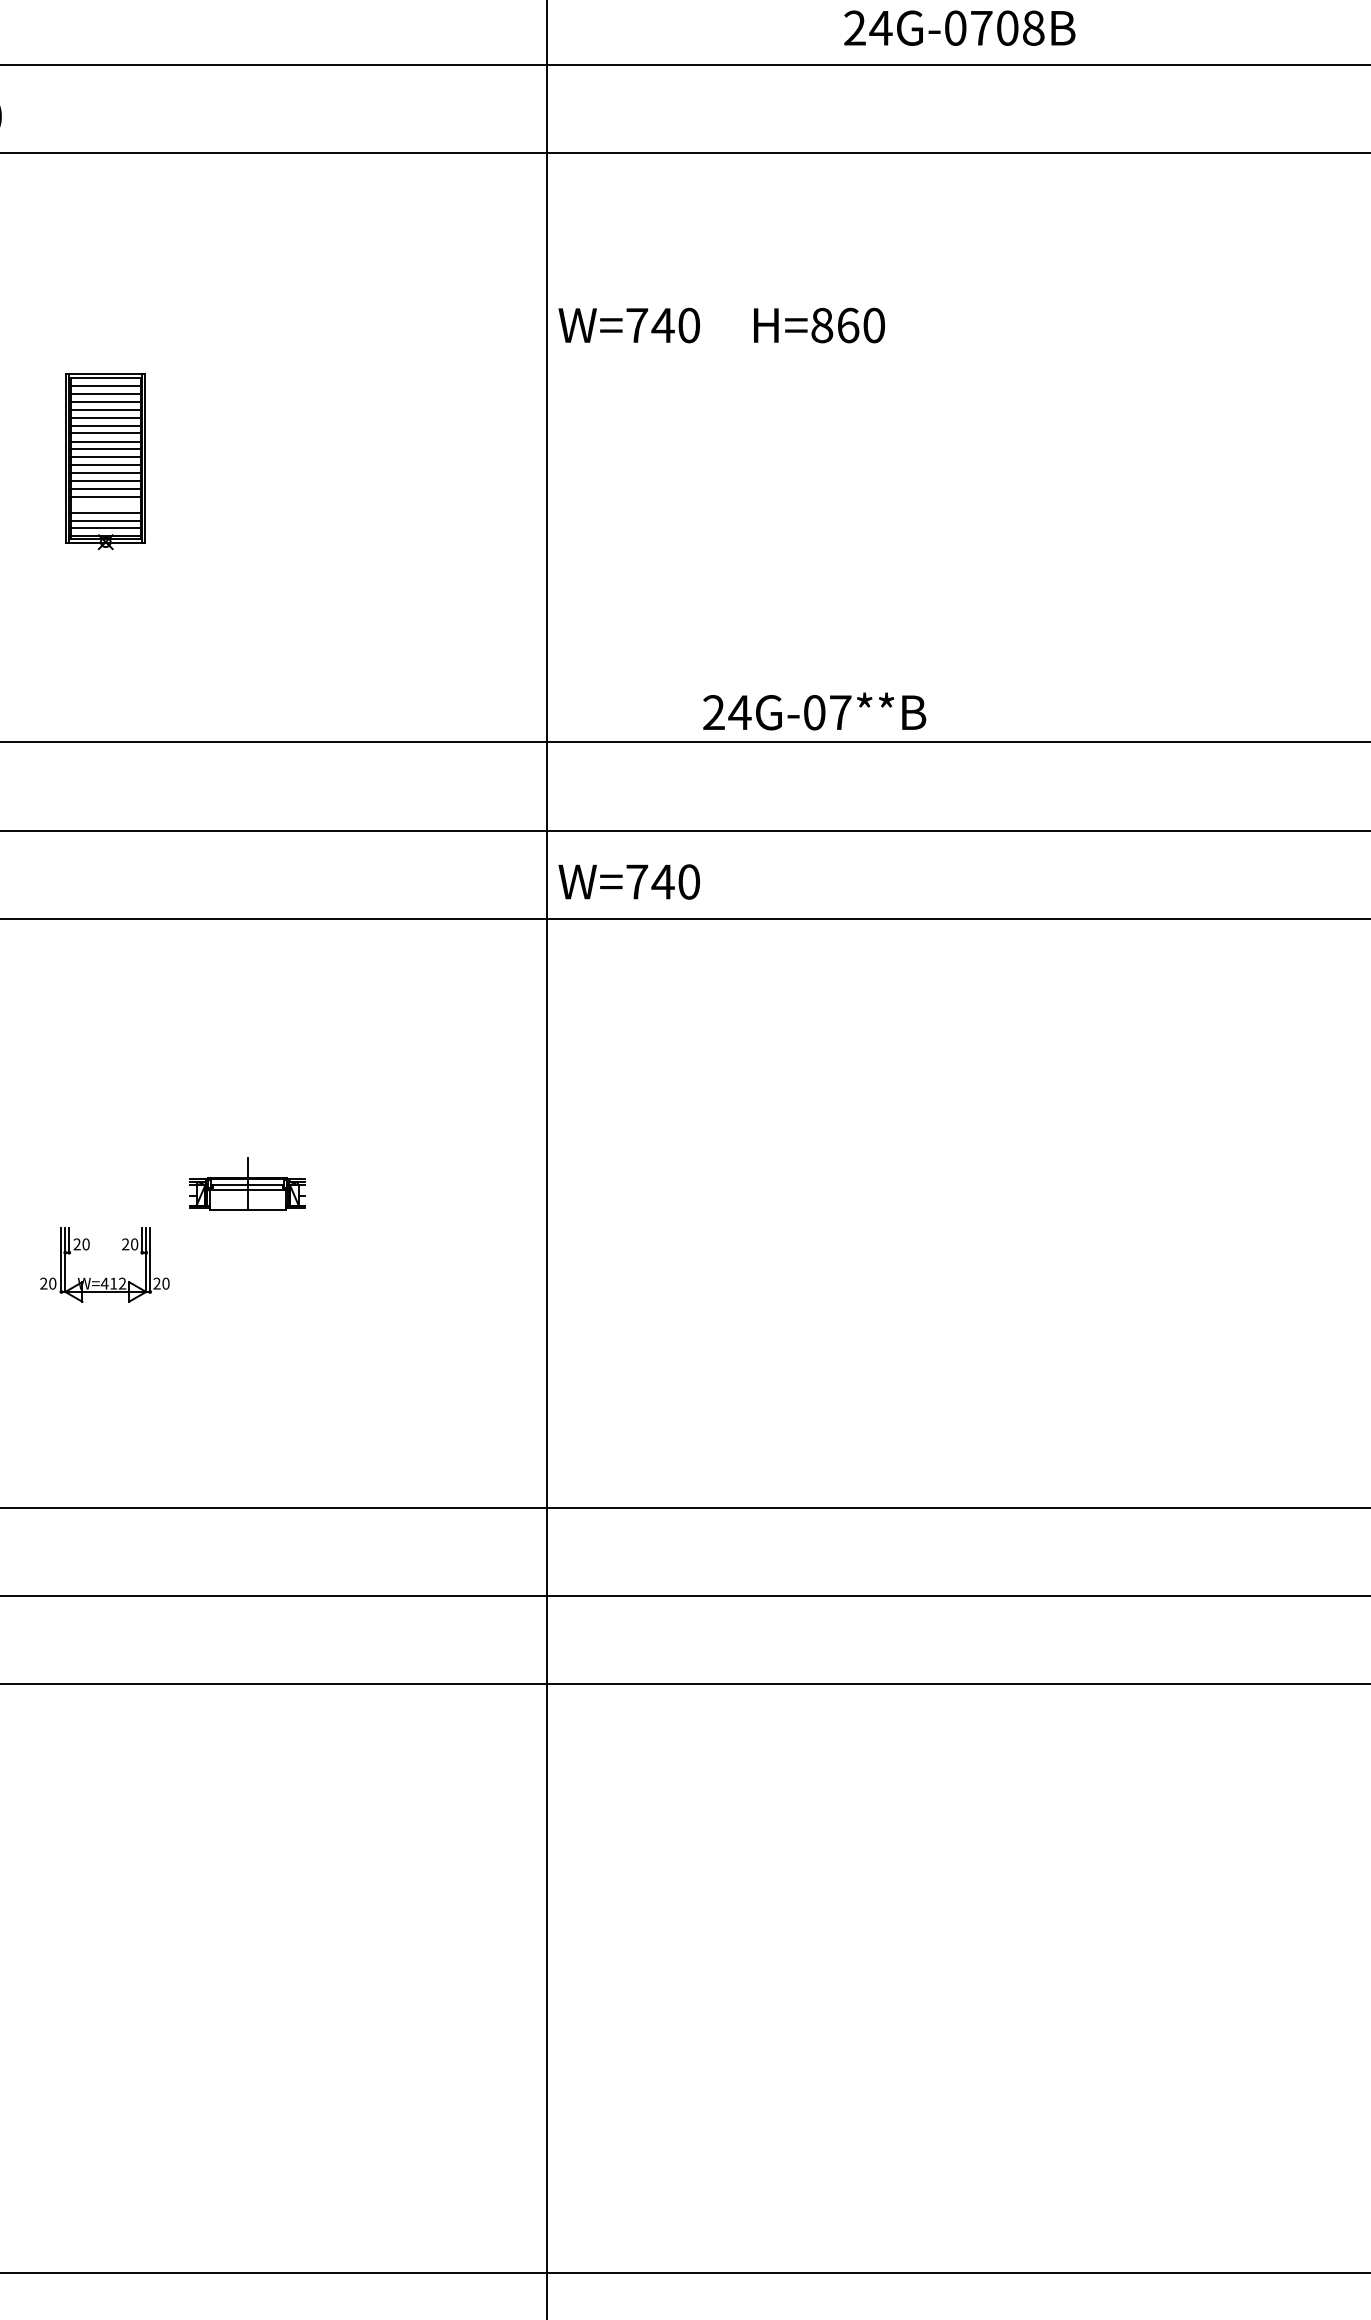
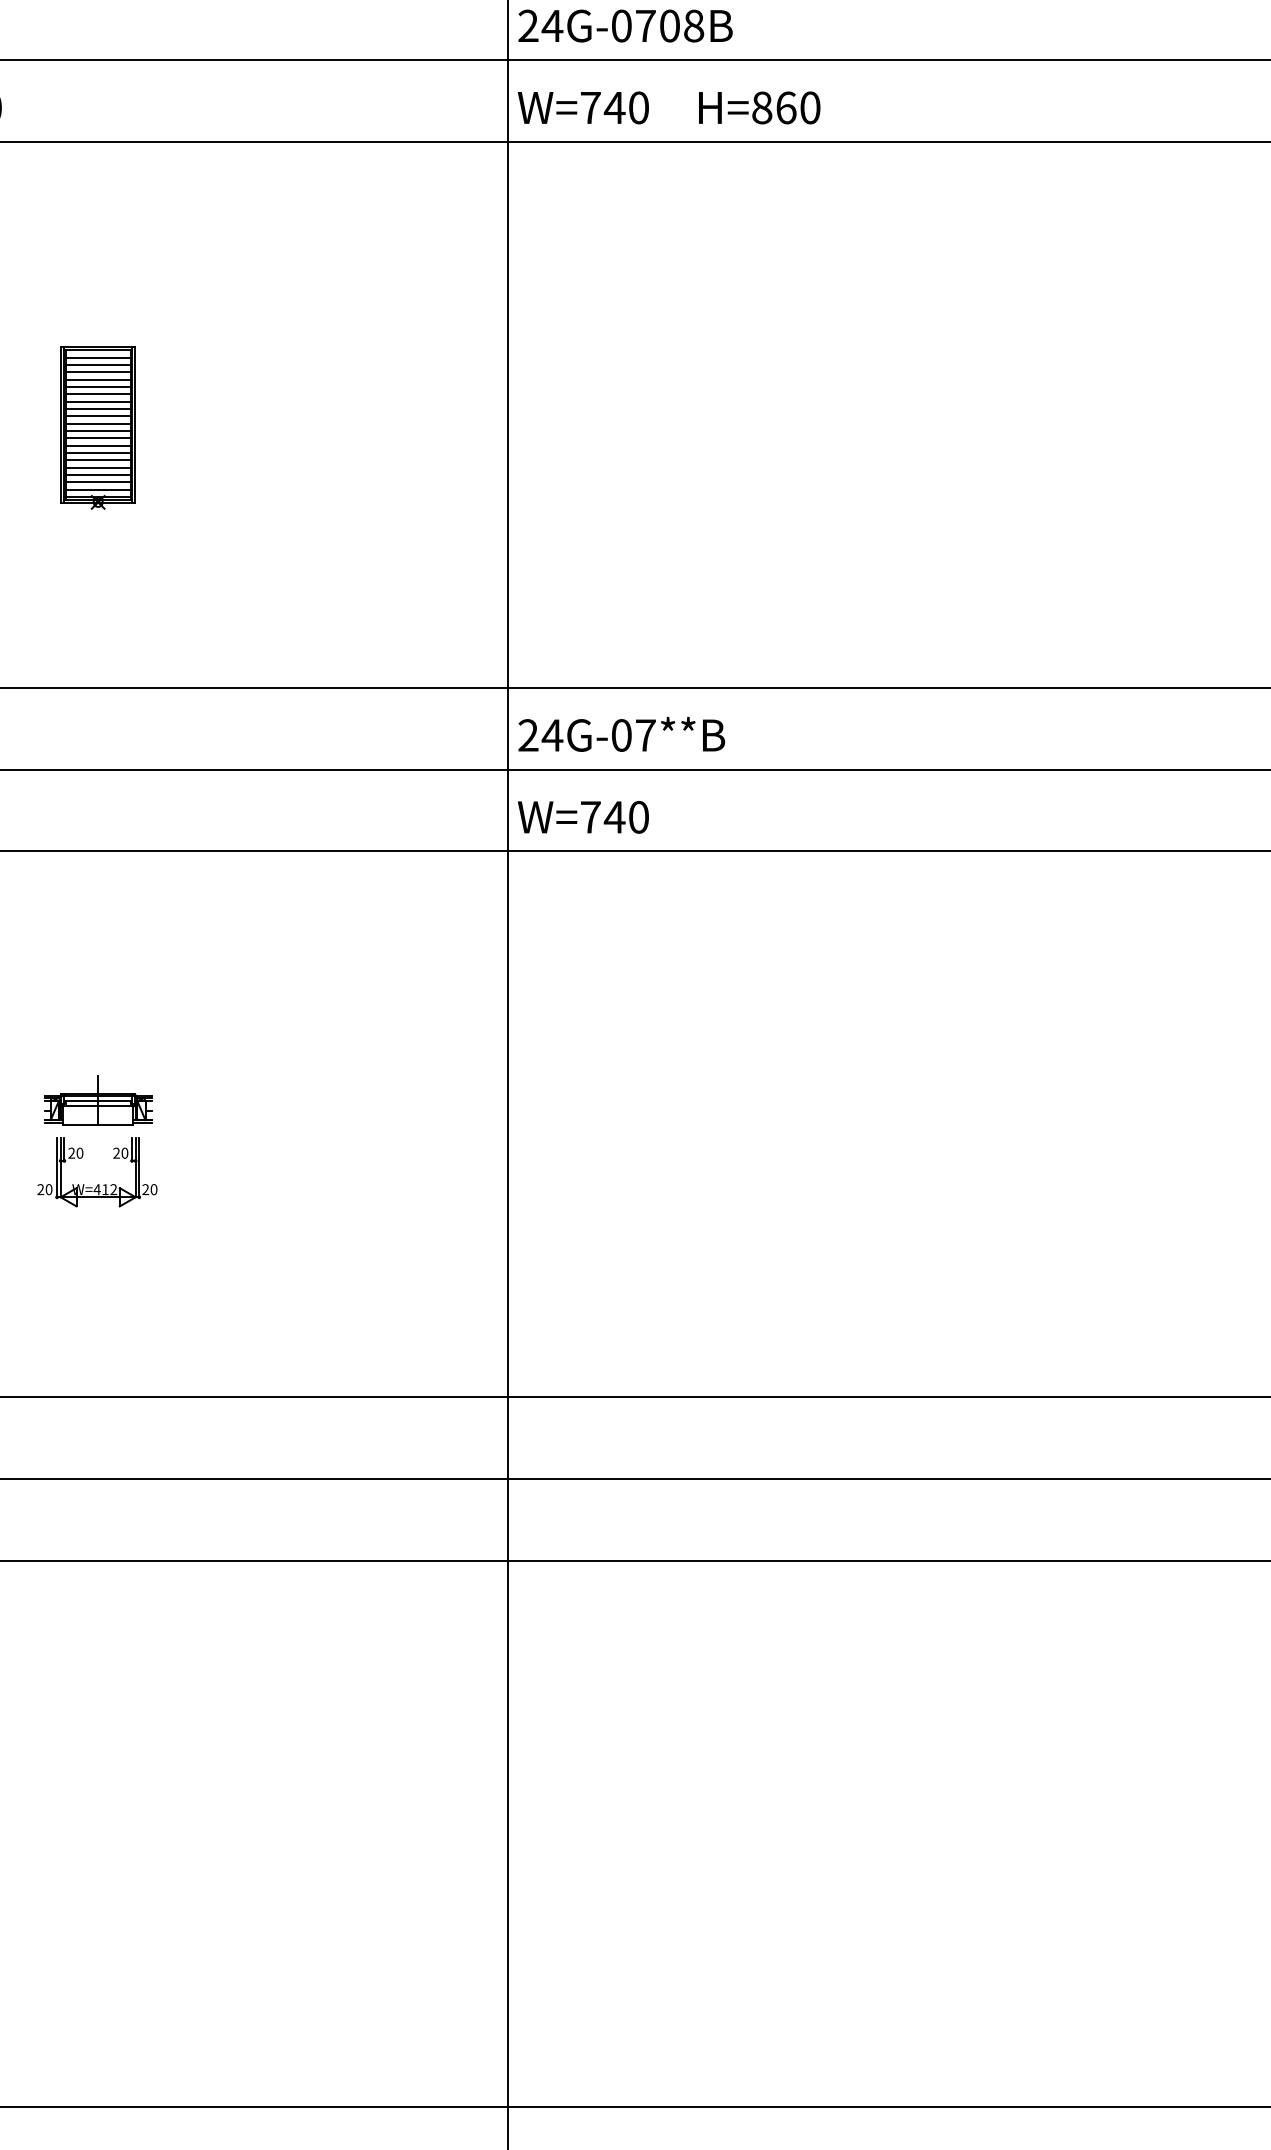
text: (959, 27) -> (625, 25), moved
text: (721, 325) -> (668, 107), moved
line: (105, 504) -> (97, 467), added
text: (814, 711) -> (621, 734), moved
part: (247, 1183) -> (97, 1099), moved

